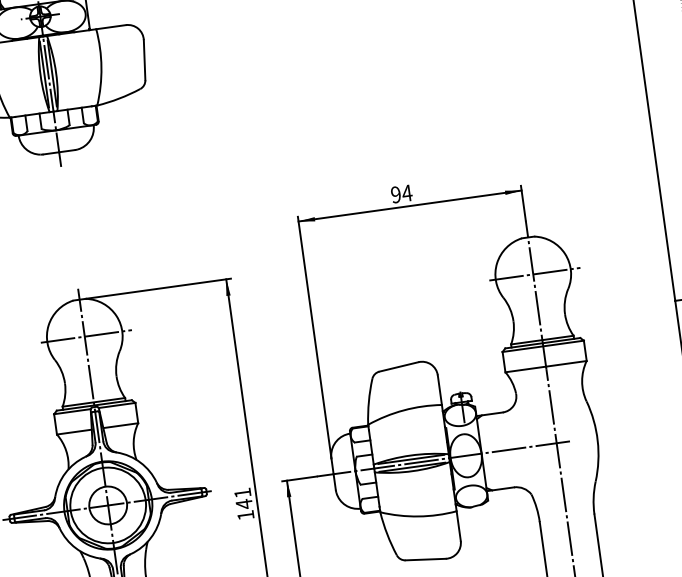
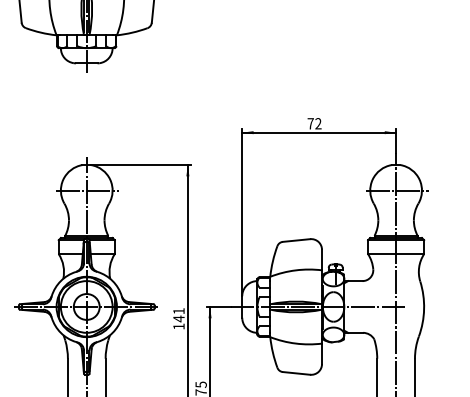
text: (401, 193) -> (314, 123), 94 -> 72

